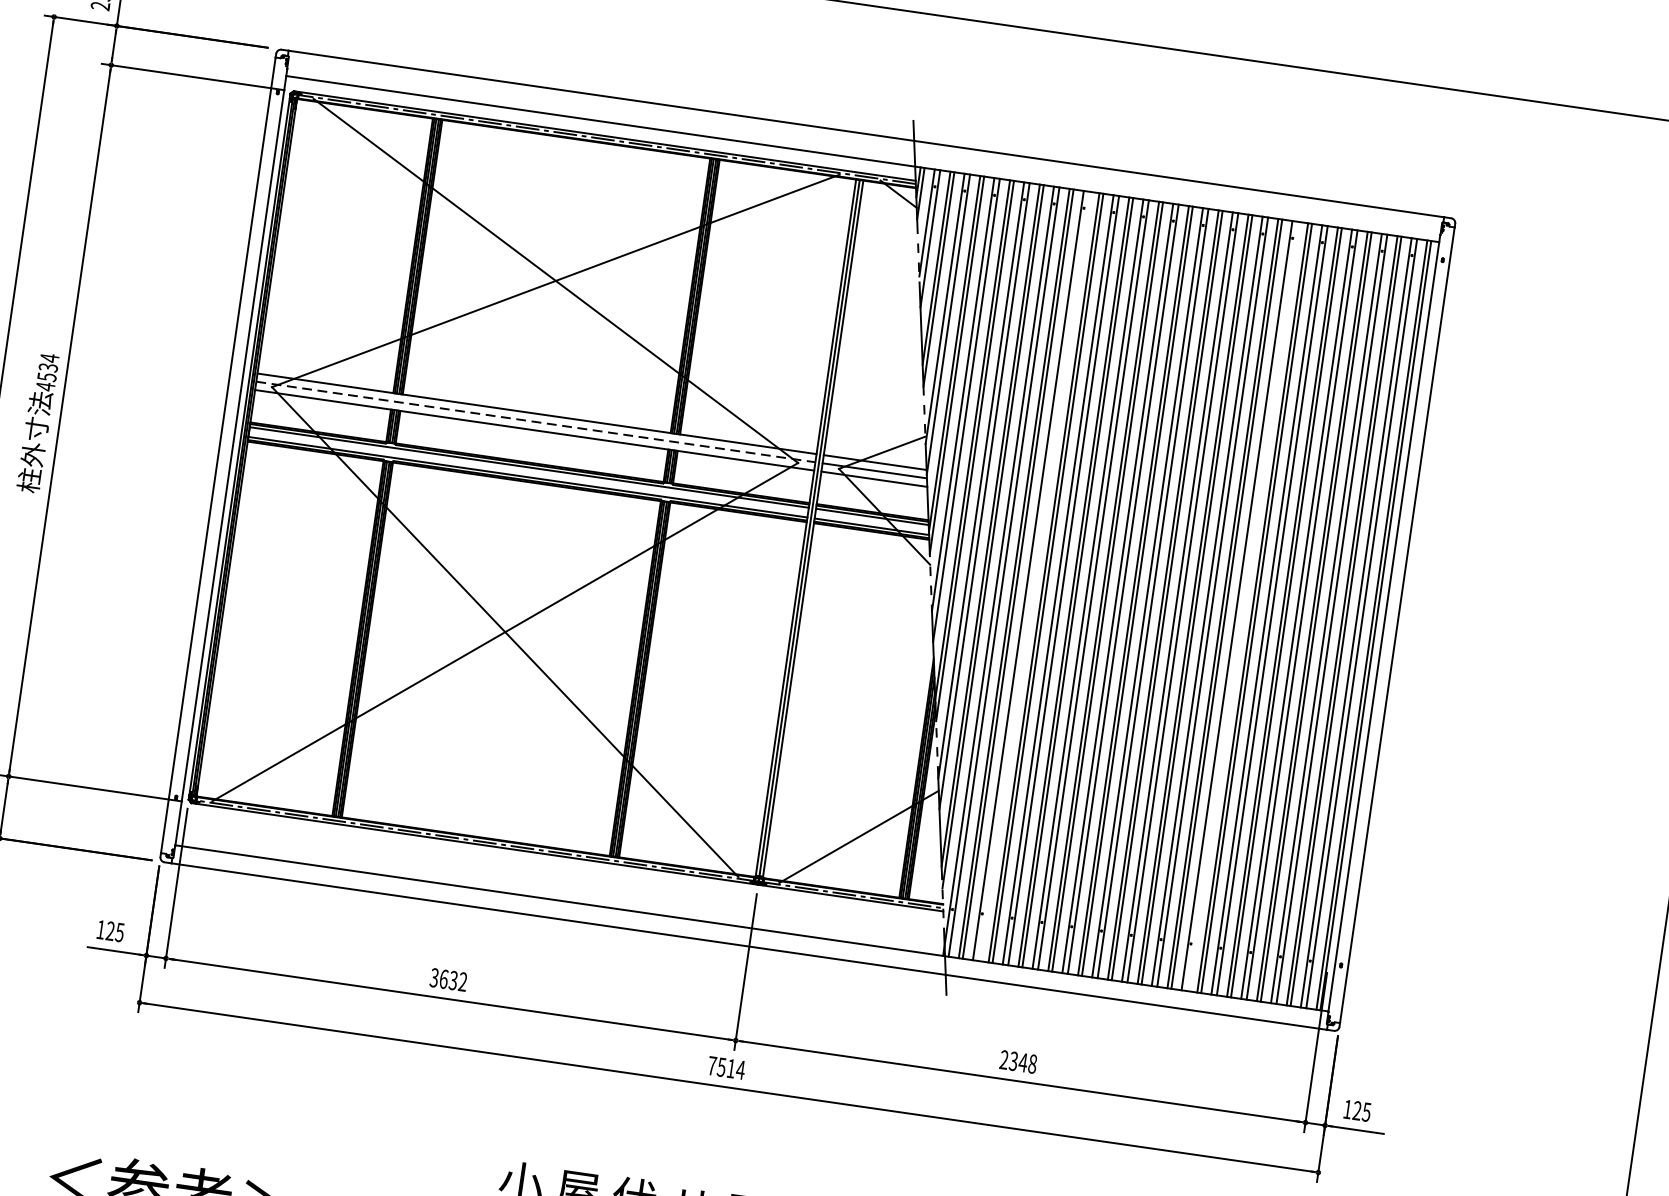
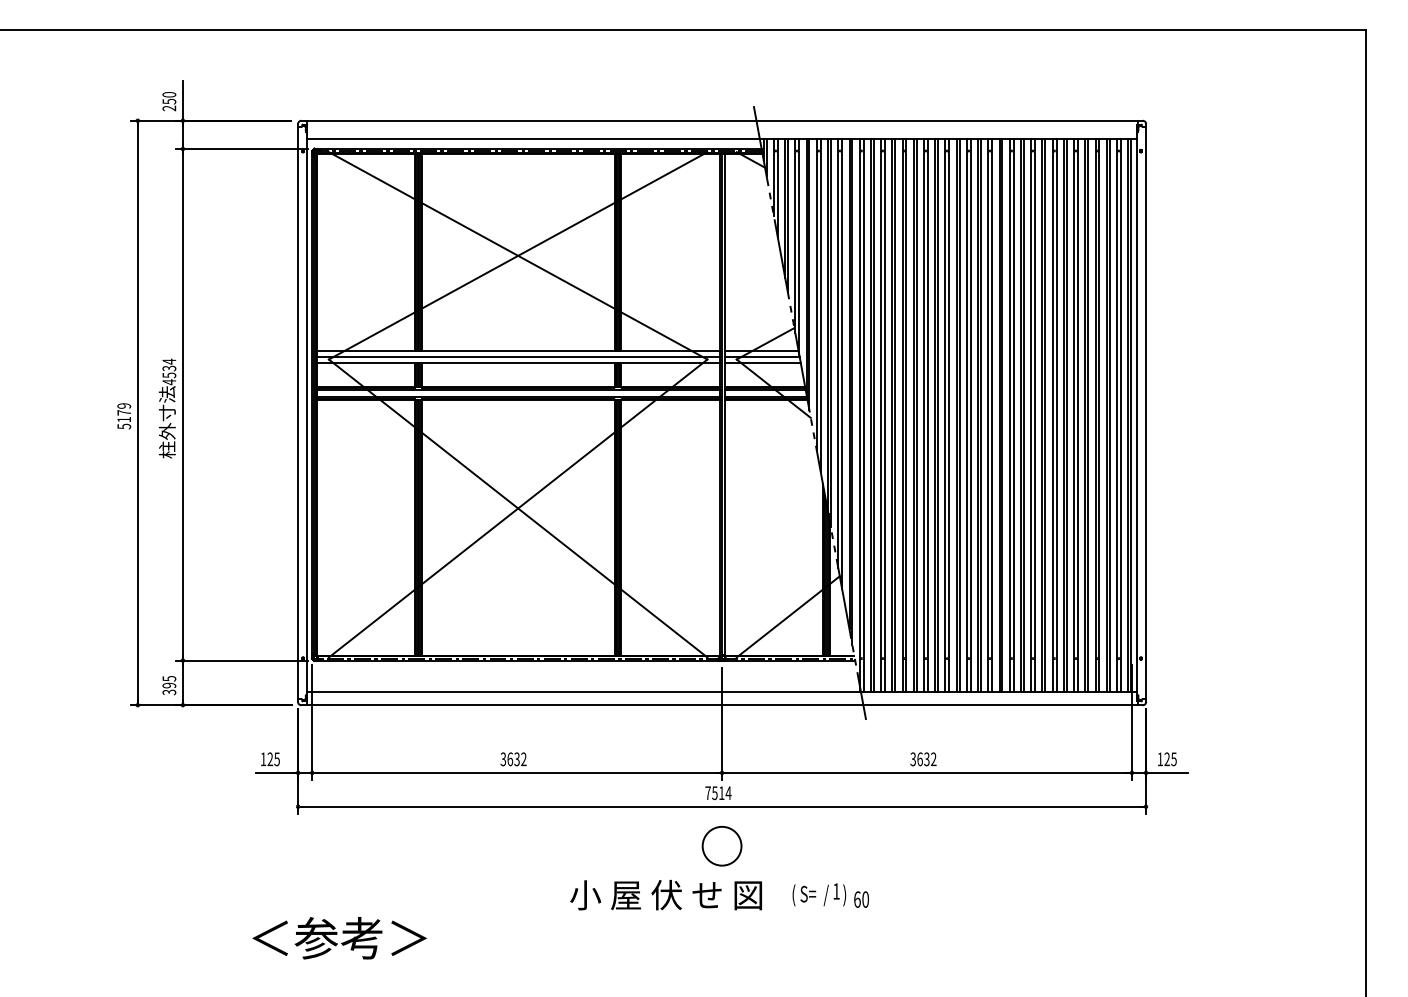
line: (535, 422) -> (518, 357), dashed -> solid
line: (1034, 576) -> (885, 415), added
line: (1243, 606) -> (1035, 415), added
text: (1018, 1062) -> (923, 759), 2348 -> 3632
circle: (720, 1142) -> (721, 846), added

